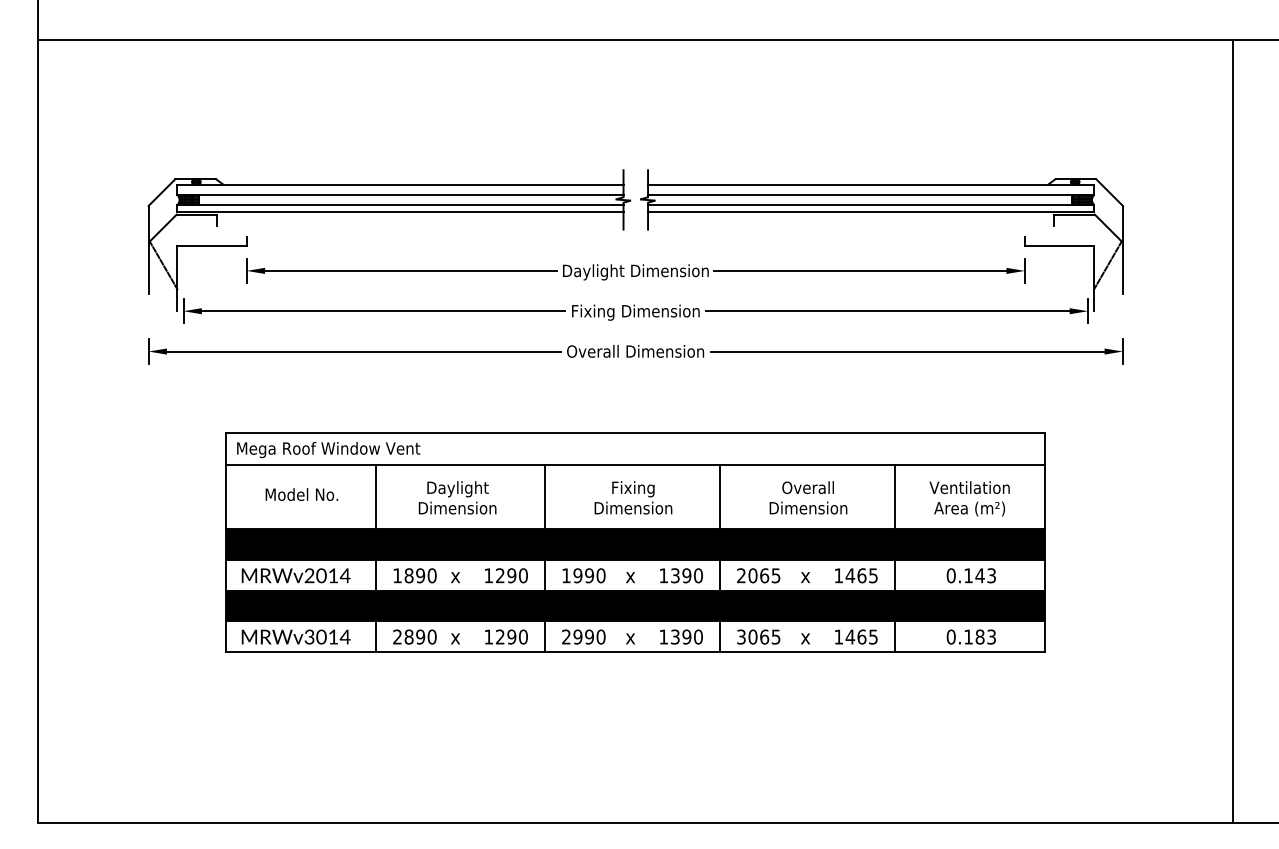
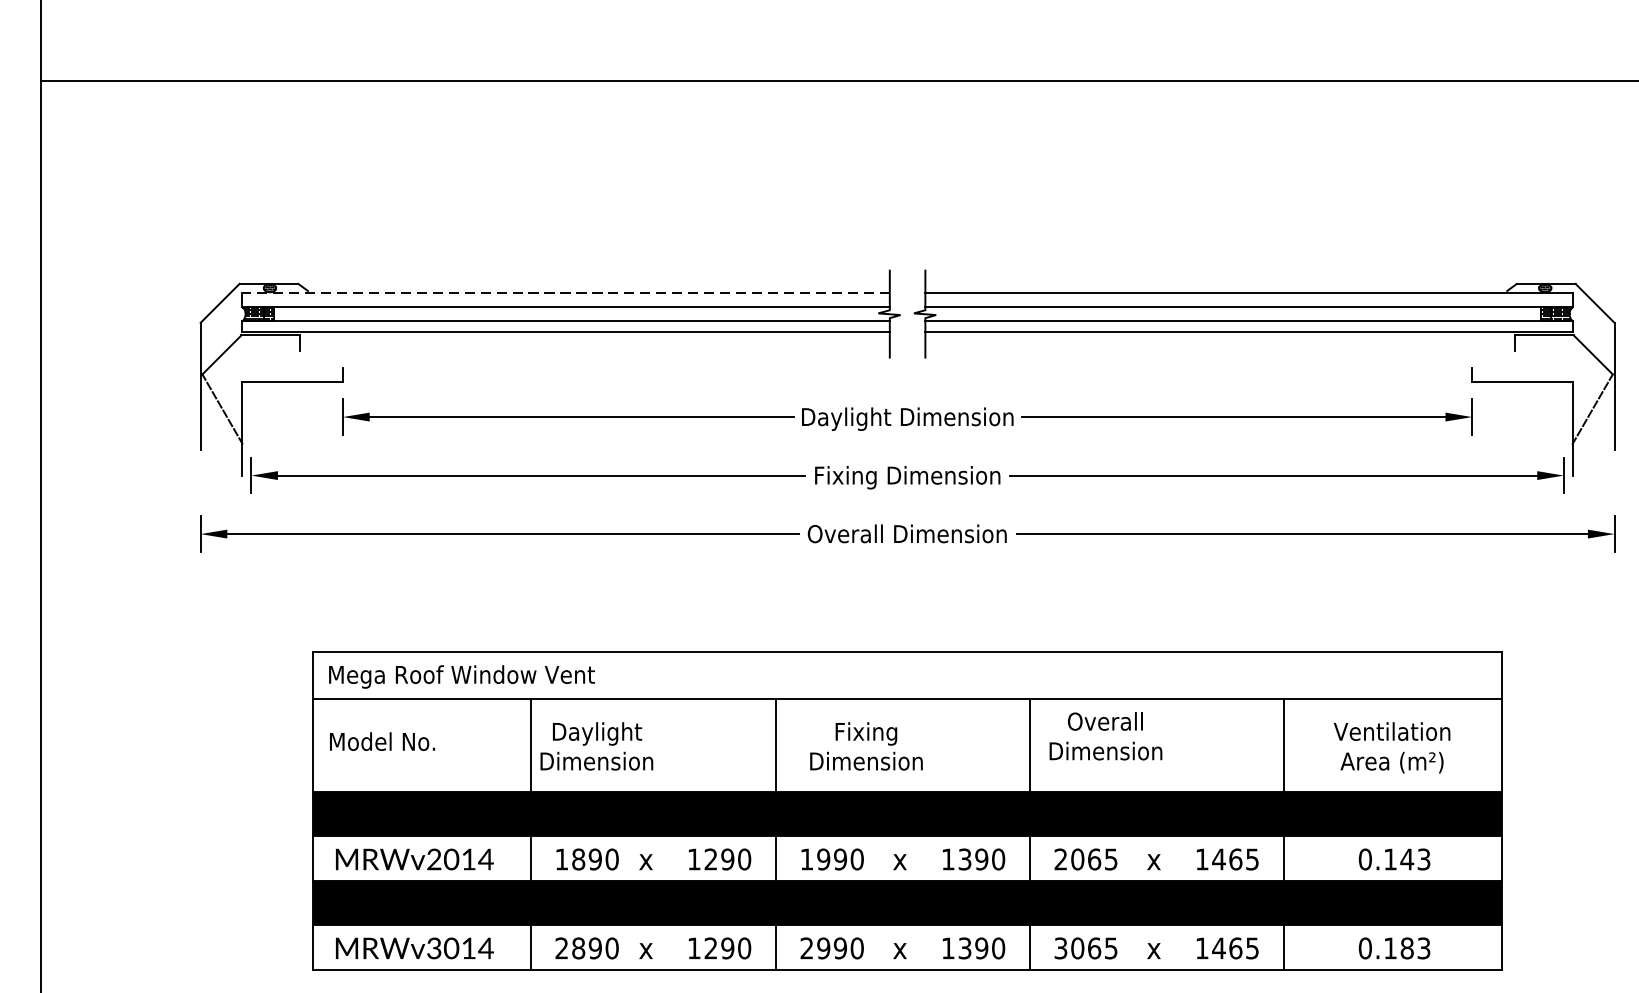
line: (399, 185) -> (564, 293), solid -> dashed
text: (301, 494) -> (381, 741), moved
text: (457, 497) -> (596, 745), moved
text: (633, 497) -> (866, 745), moved
text: (808, 497) -> (1105, 735), moved

